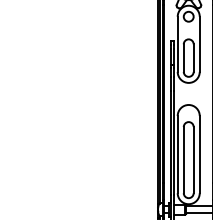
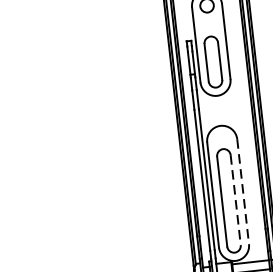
line: (199, 154) -> (242, 191), solid -> dashed
line: (193, 160) -> (235, 200), solid -> dashed

